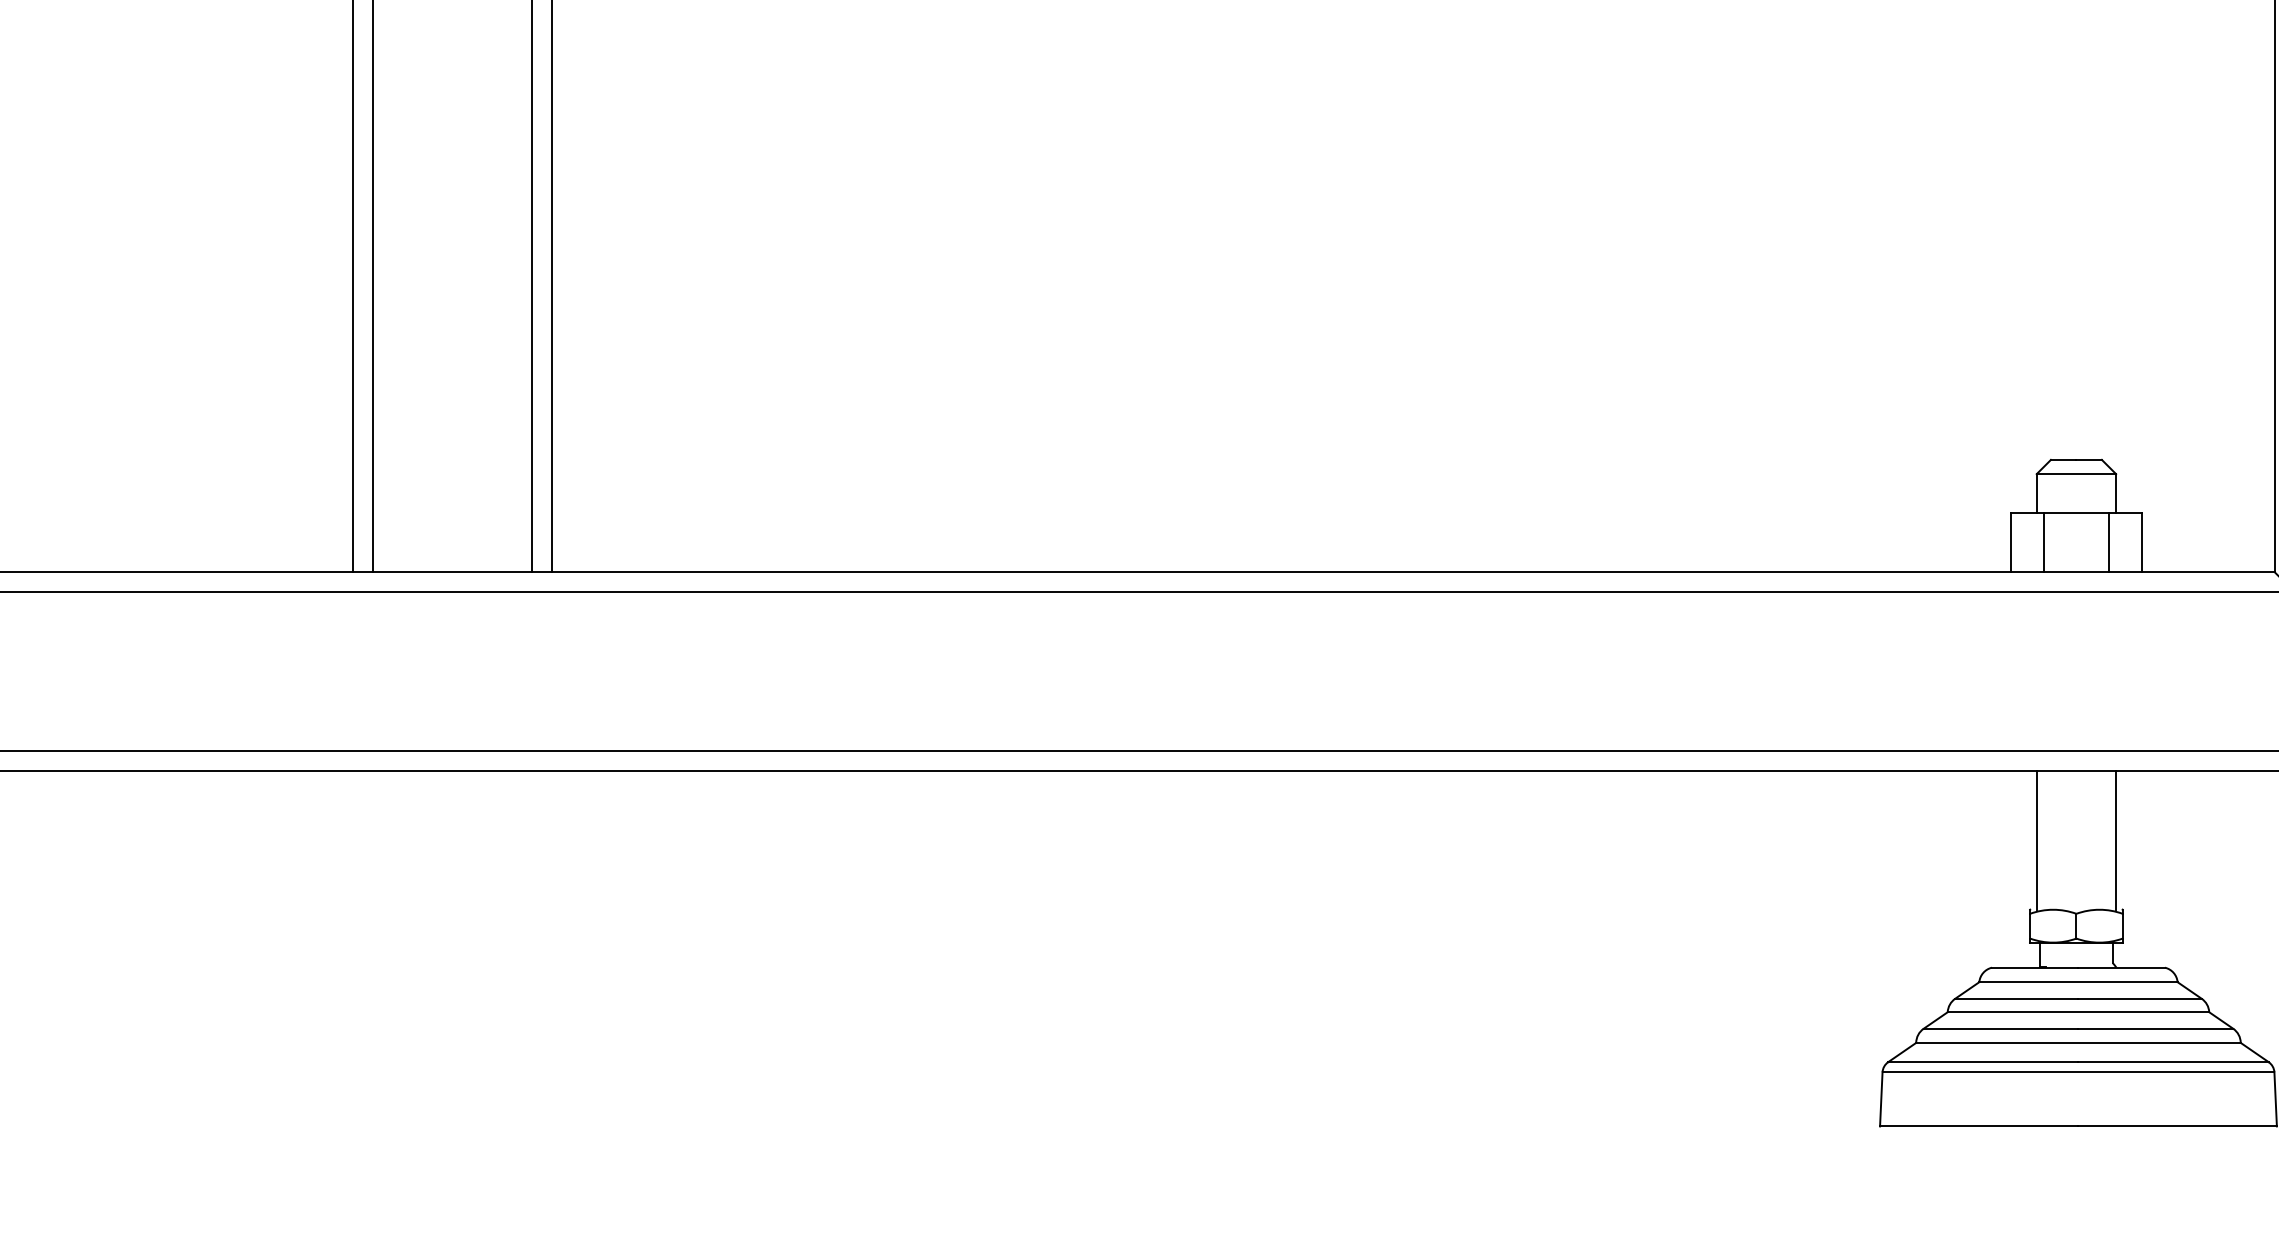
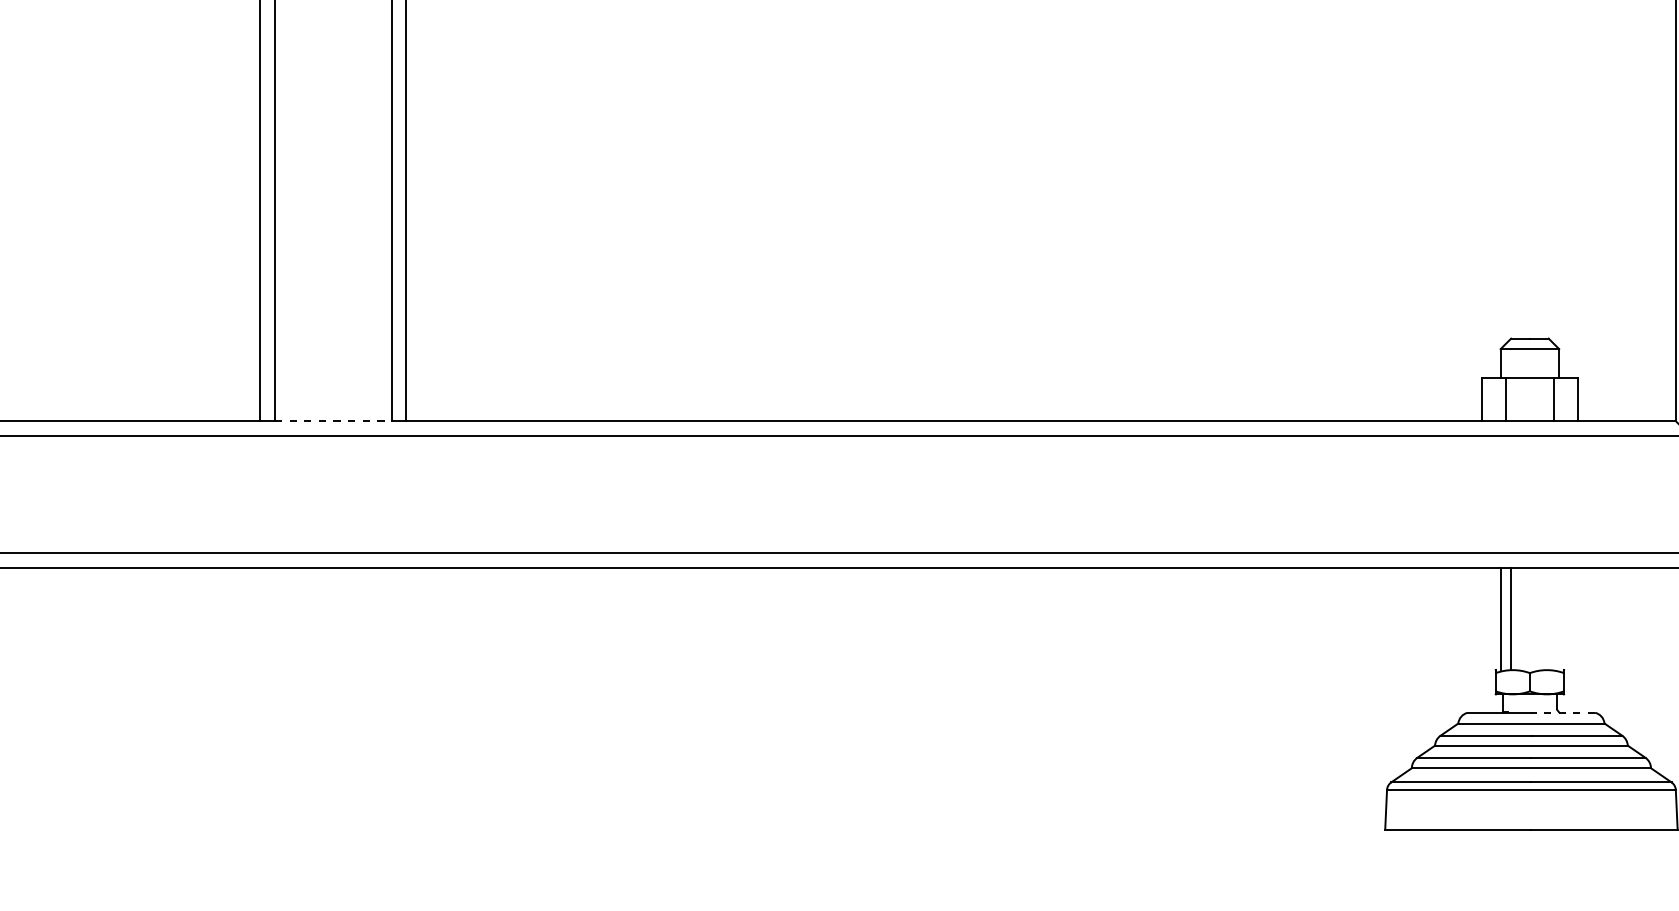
line: (453, 572) -> (333, 421), solid -> dashed
line: (2116, 839) -> (1510, 618), moved
line: (2121, 967) -> (1563, 712), solid -> dashed

